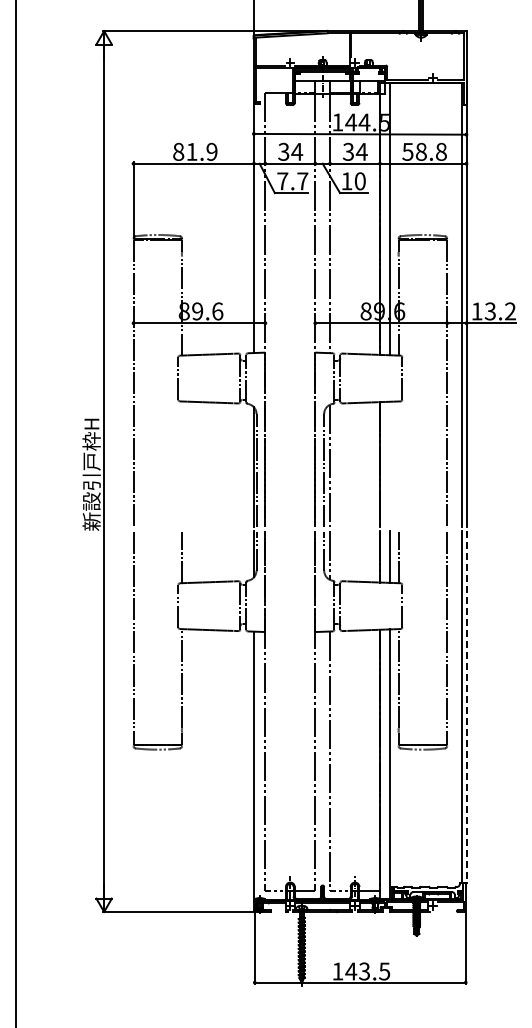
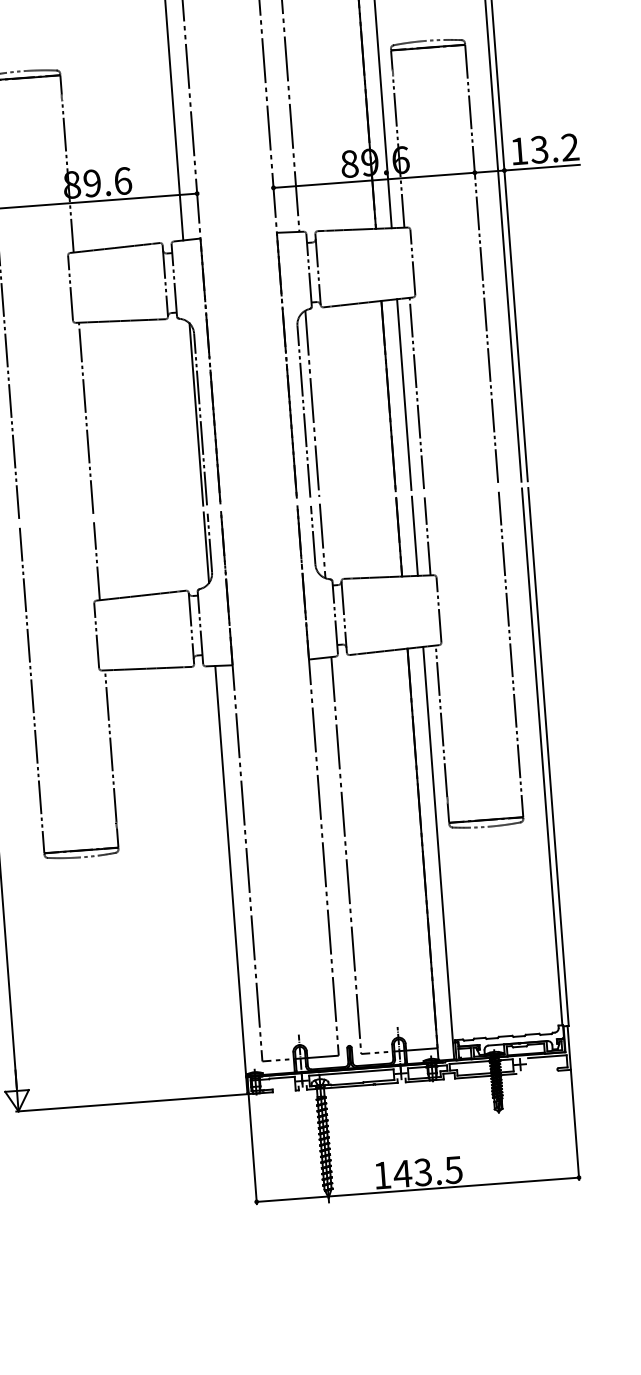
line: (182, 463) -> (86, 417), added
line: (390, 463) -> (404, 393), added
line: (398, 463) -> (416, 392), added
line: (466, 707) -> (548, 757), dashed -> solid

